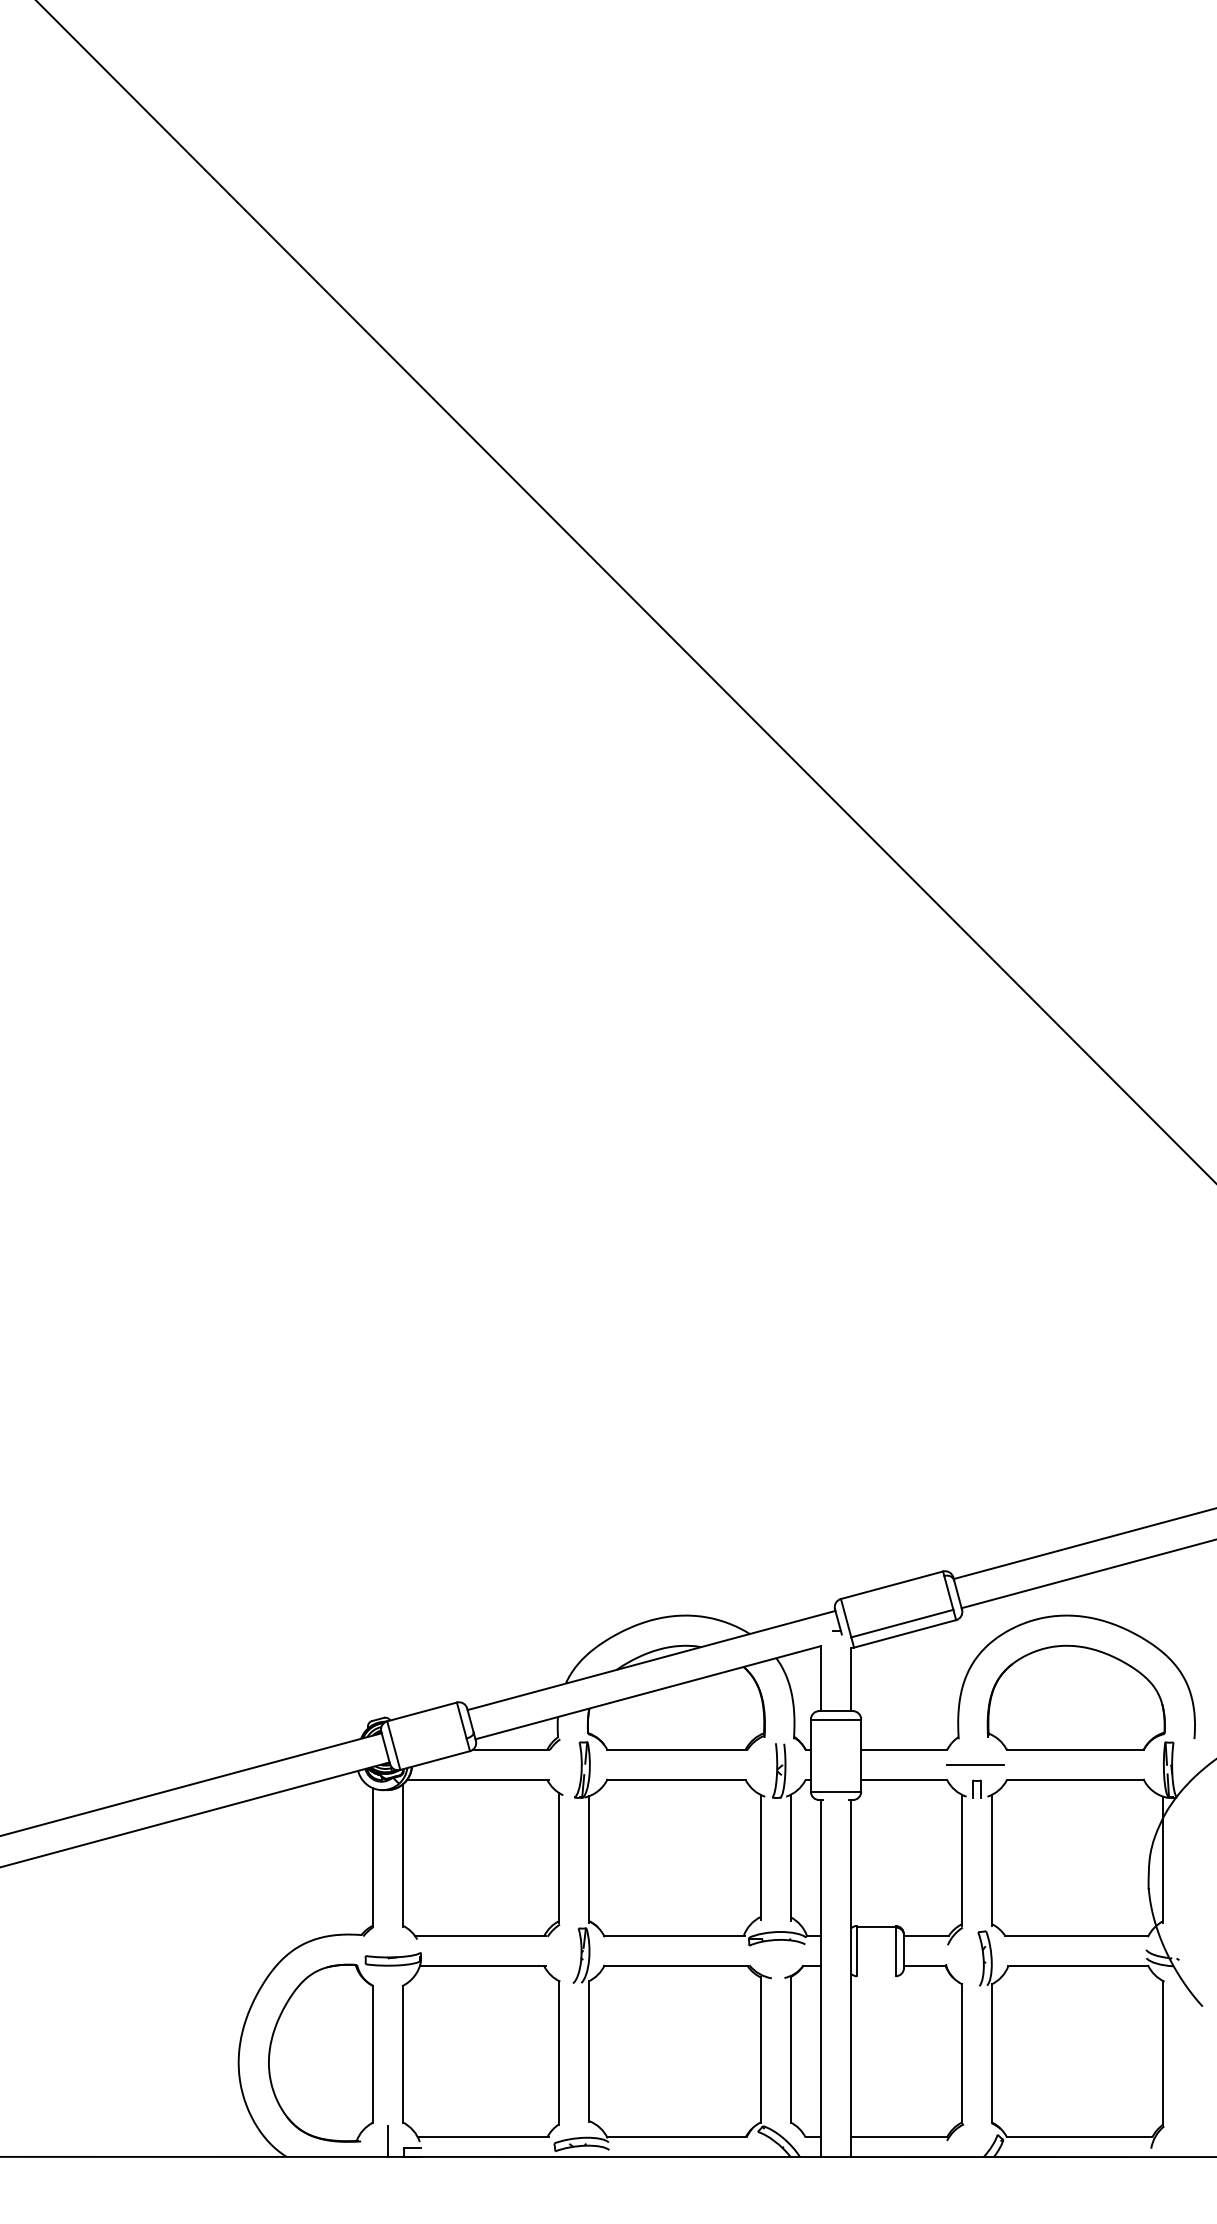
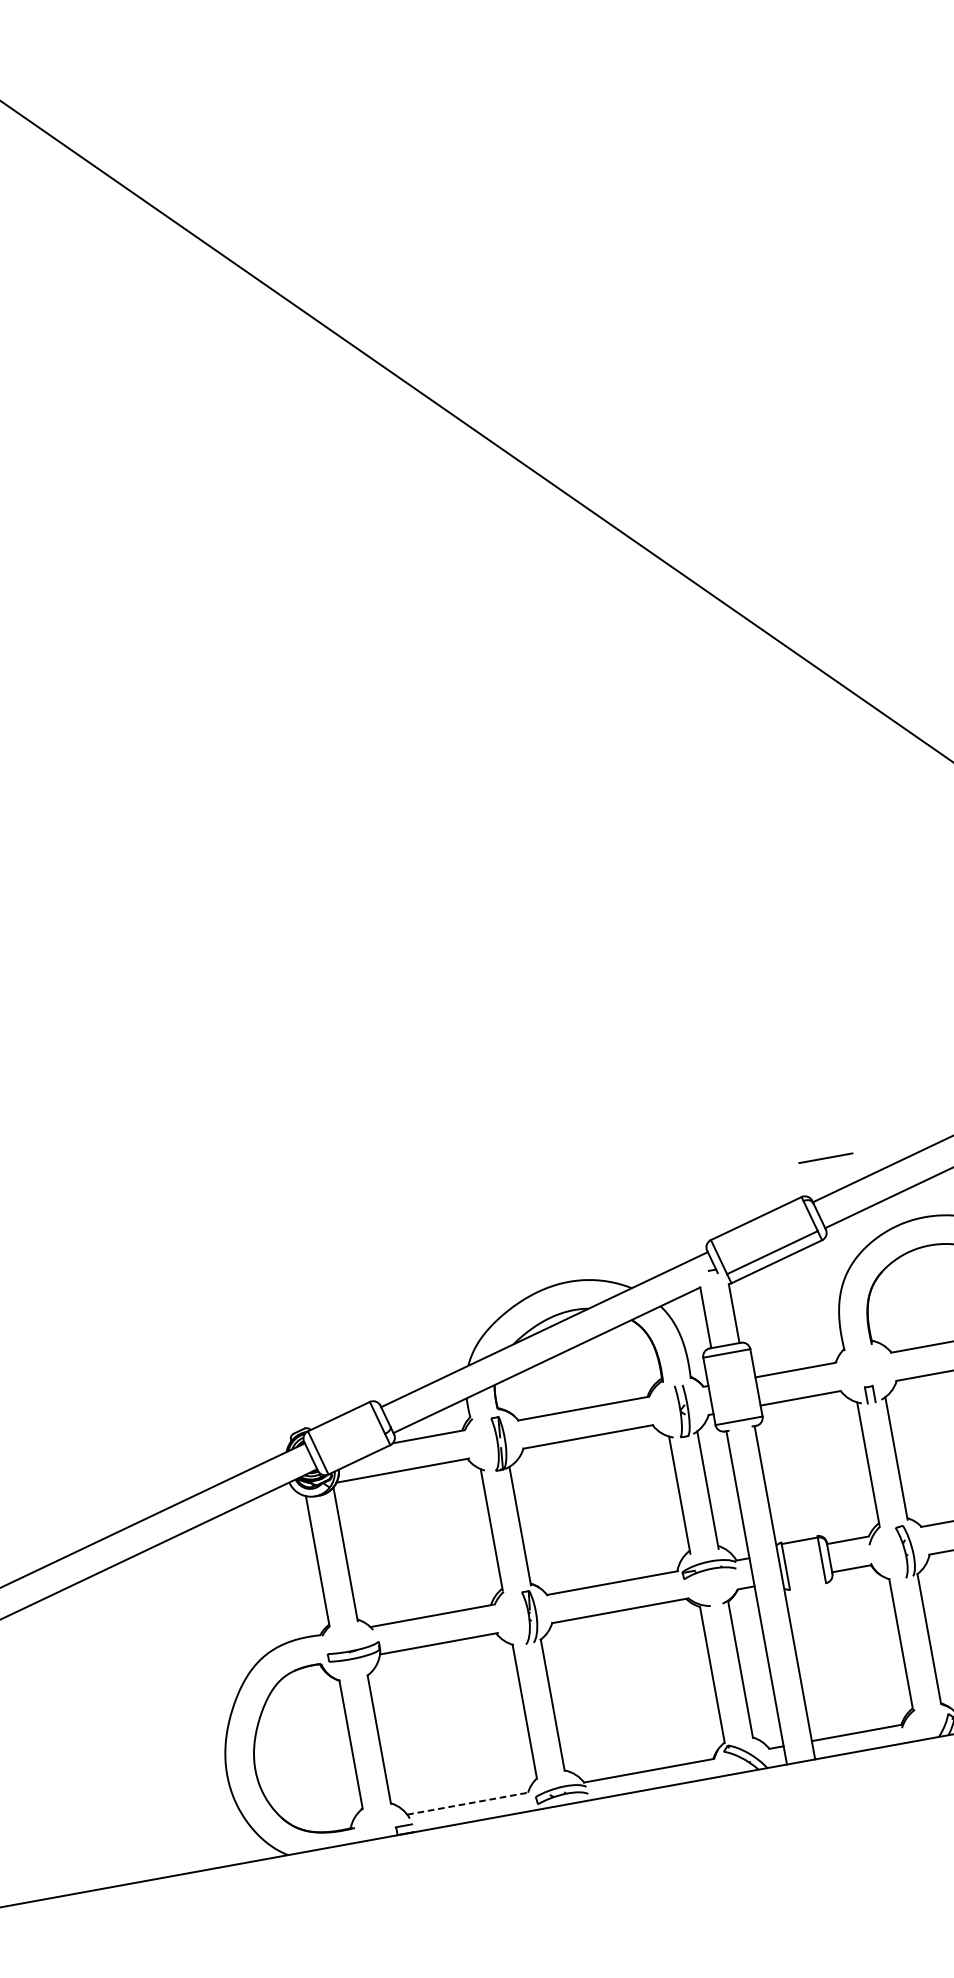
line: (975, 1764) -> (825, 1157), moved
line: (483, 2137) -> (468, 1803), solid -> dashed
line: (387, 2140) -> (379, 1822), removed

